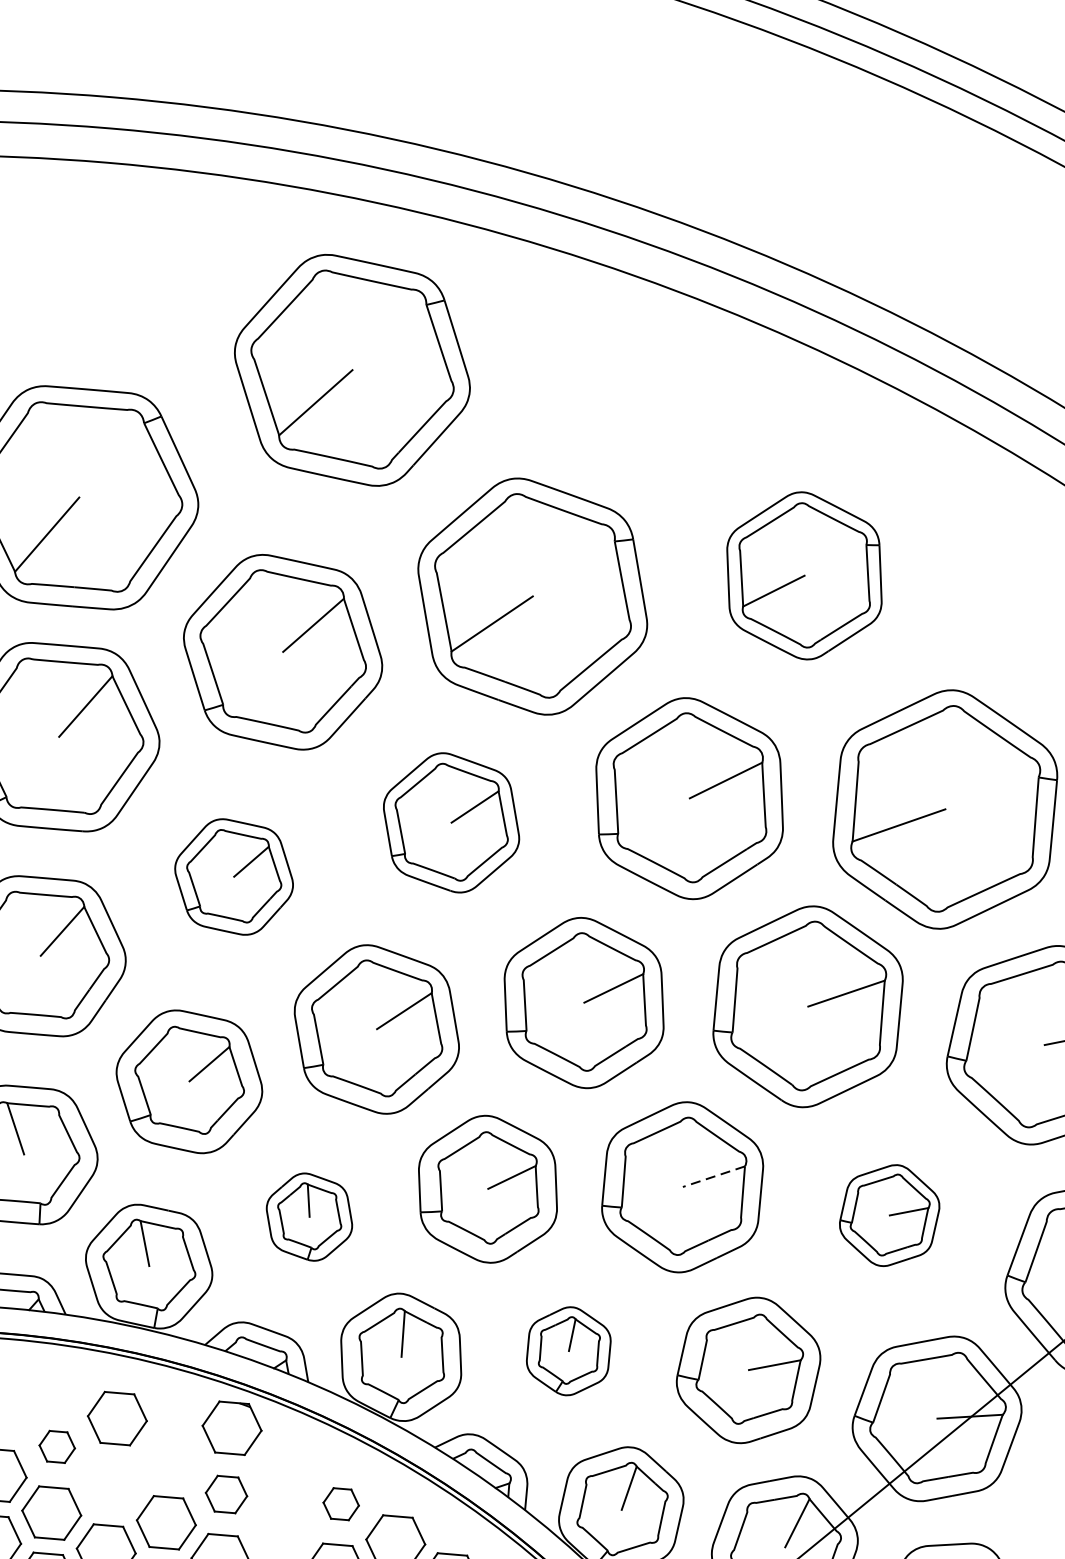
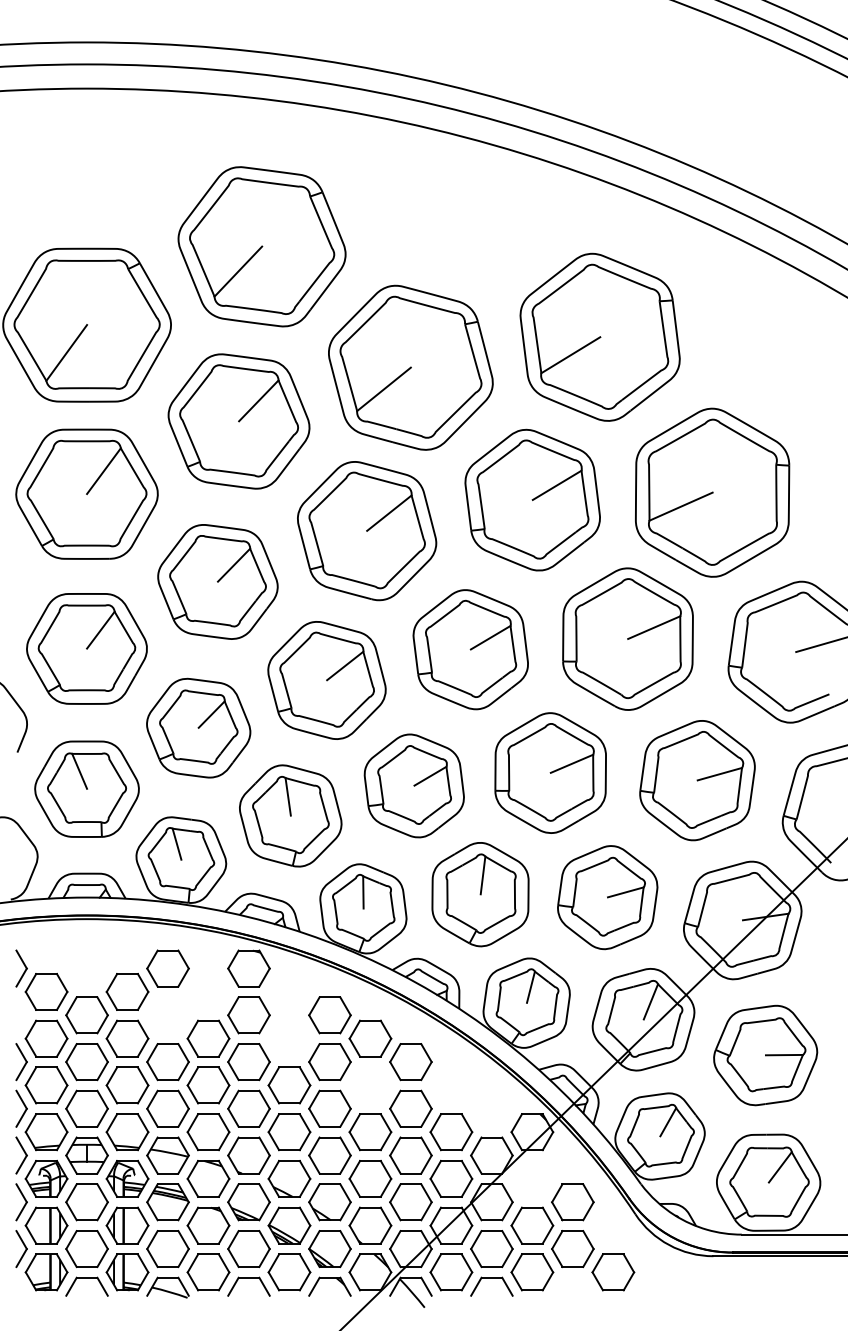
part: (351, 369) -> (261, 246), moved
part: (803, 574) -> (599, 336), size x1.43
part: (451, 823) -> (367, 531), size x1.43
part: (233, 876) -> (217, 581), size x1.43
line: (713, 1177) -> (571, 764), dashed -> solid
part: (889, 1215) -> (697, 780), size x1.67
part: (309, 1216) -> (290, 815), size x1.67
part: (568, 1350) -> (480, 894), size x1.67
part: (57, 1446) -> (127, 991), size x1.67
part: (225, 1494) -> (248, 1015), size x1.43
part: (340, 1504) -> (329, 1015), size x1.67

